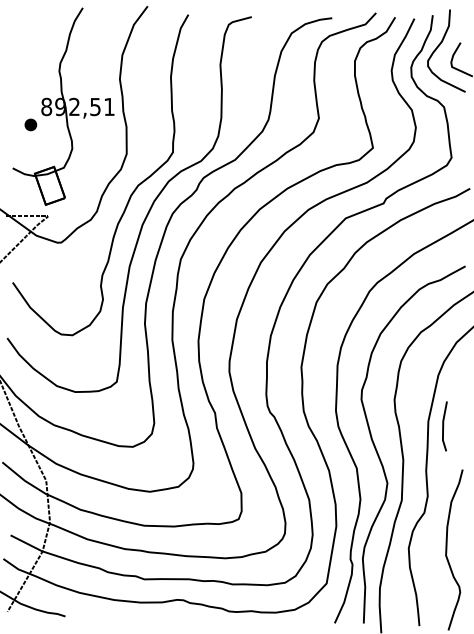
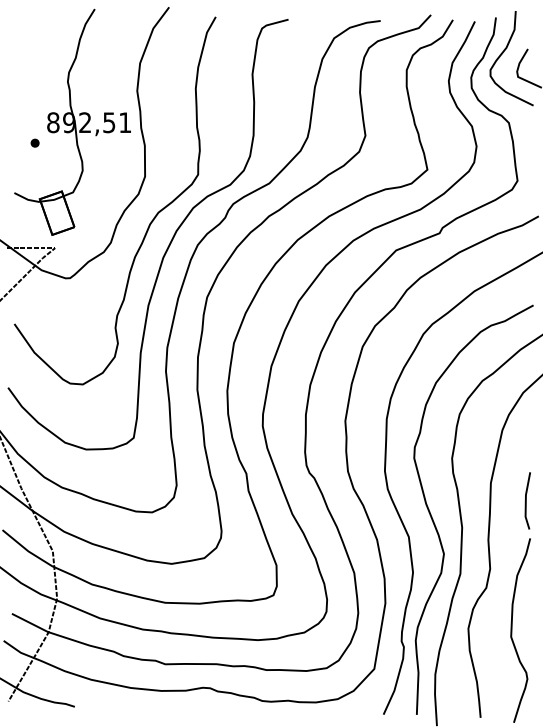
part: (30, 124) -> (34, 142), size x0.62
line: (443, 426) -> (526, 500), moved

